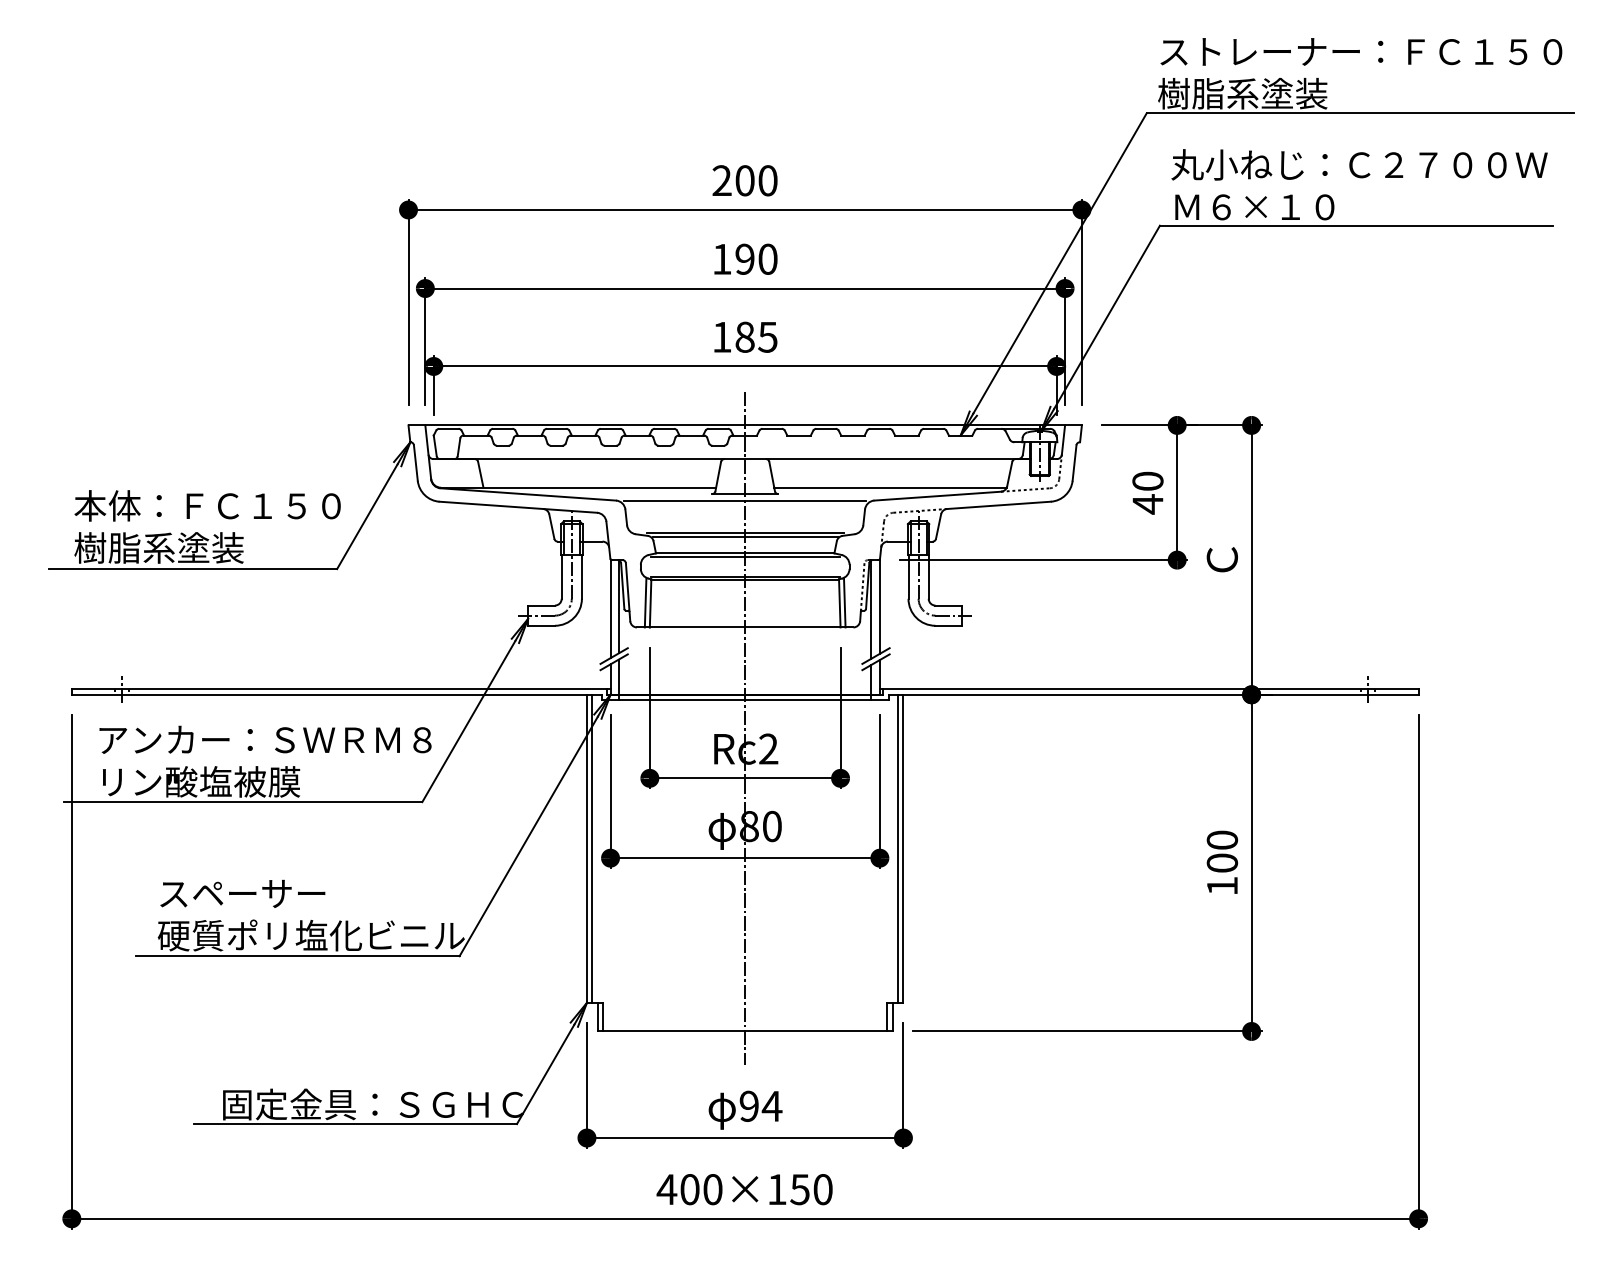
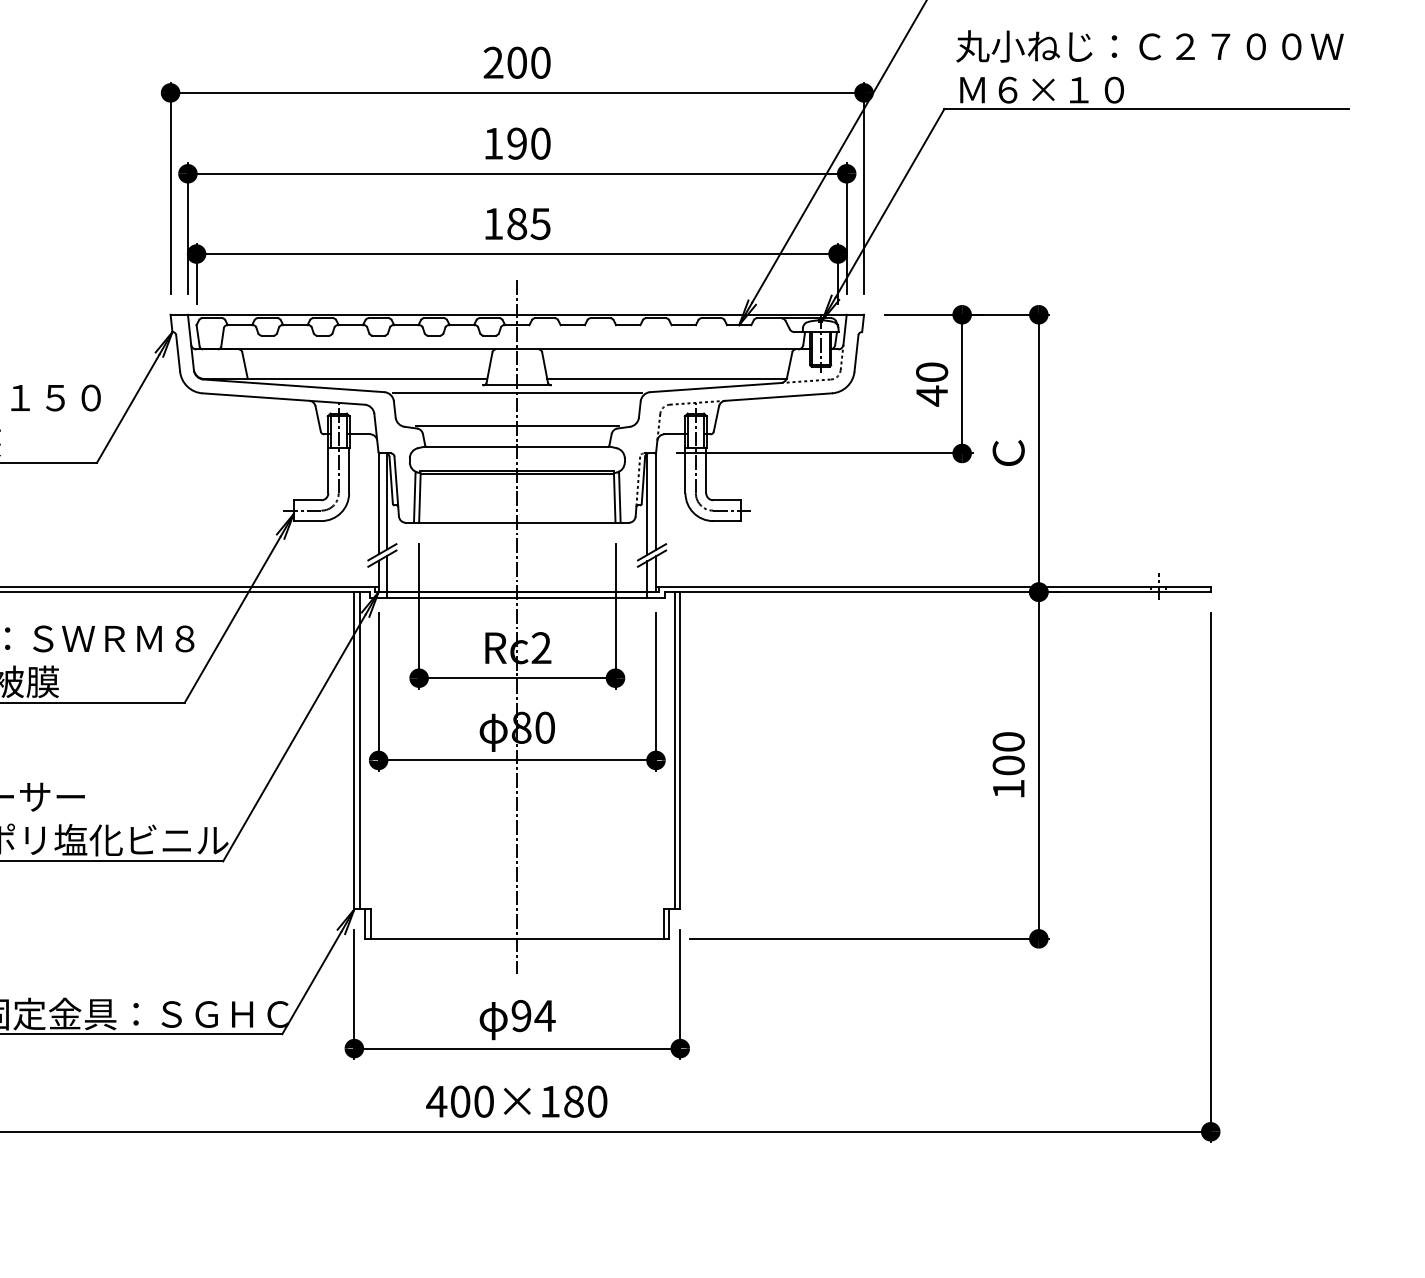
line: (744, 536) -> (516, 429), removed
line: (744, 556) -> (516, 449), removed
text: (799, 1189) -> (573, 1101), 400×150 -> 400×180

